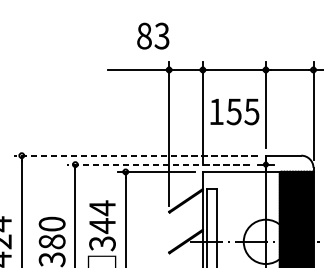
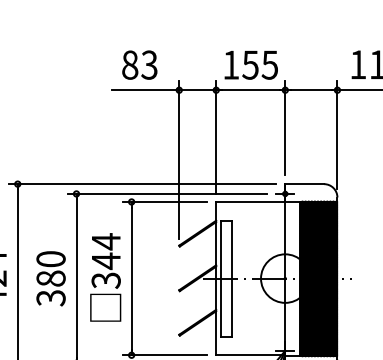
text: (152, 35) -> (139, 64), moved
text: (234, 112) -> (250, 65), moved
line: (135, 155) -> (142, 184), dashed -> solid
line: (158, 164) -> (167, 193), dashed -> solid

